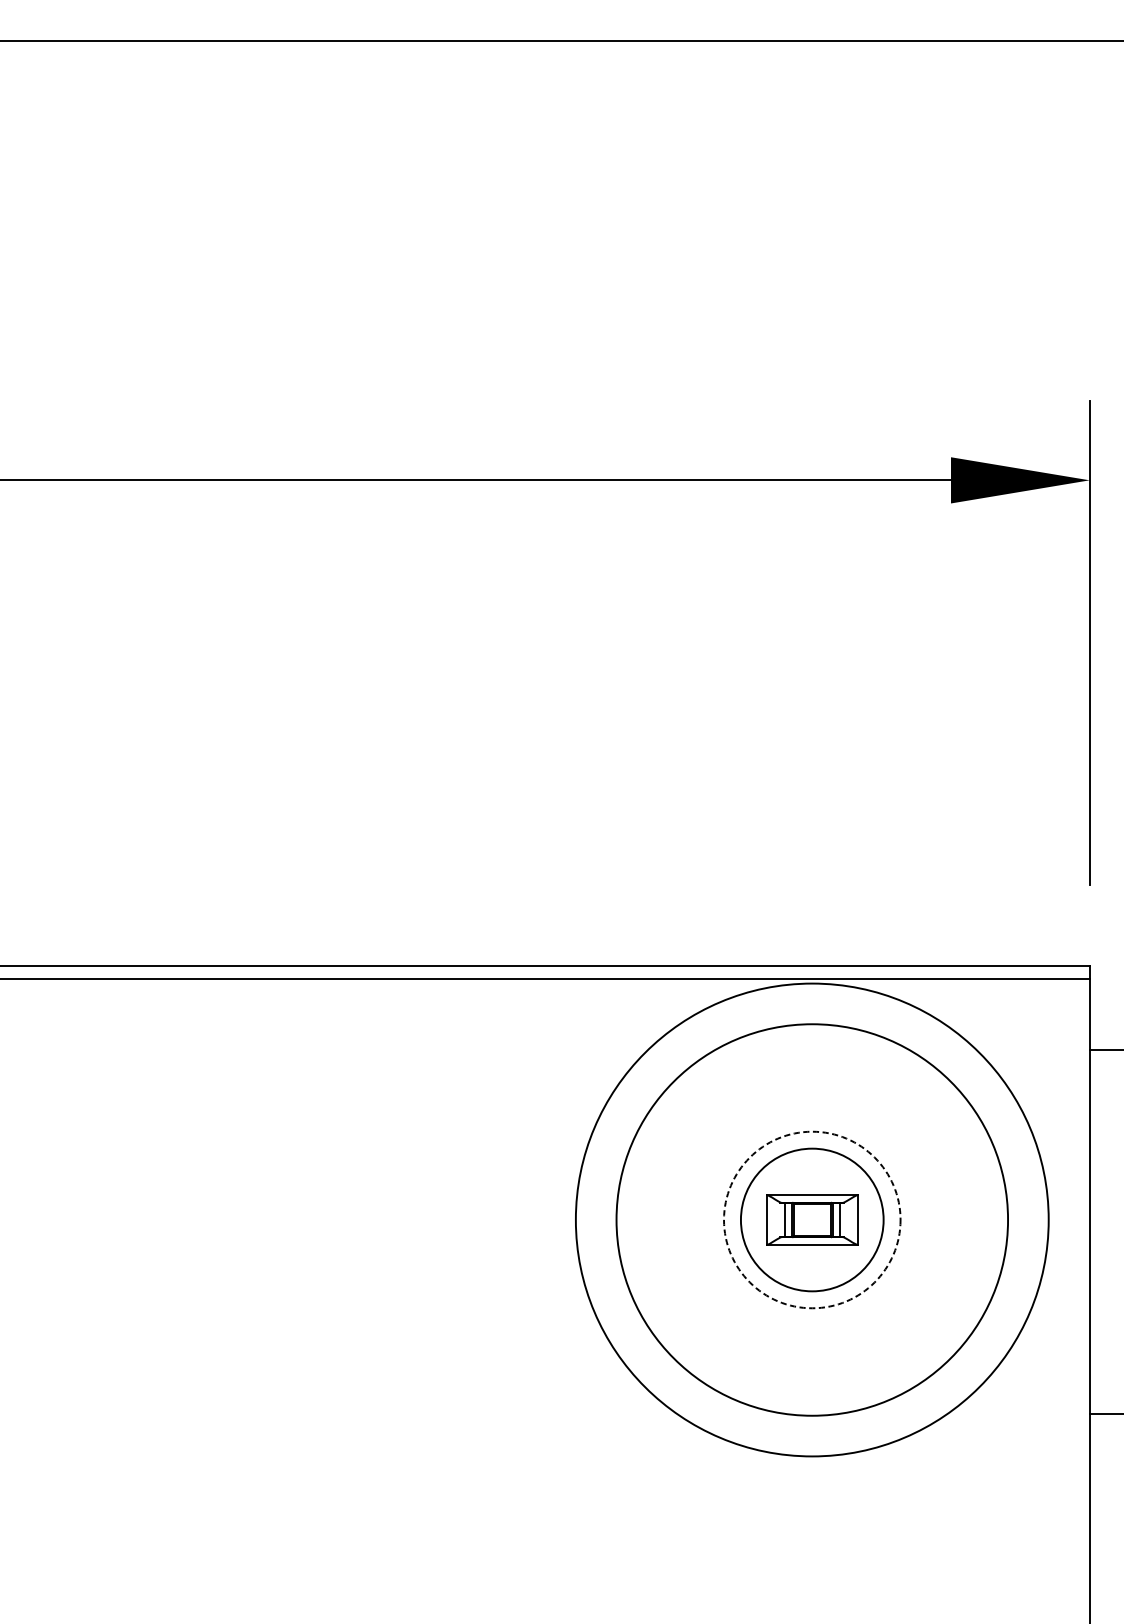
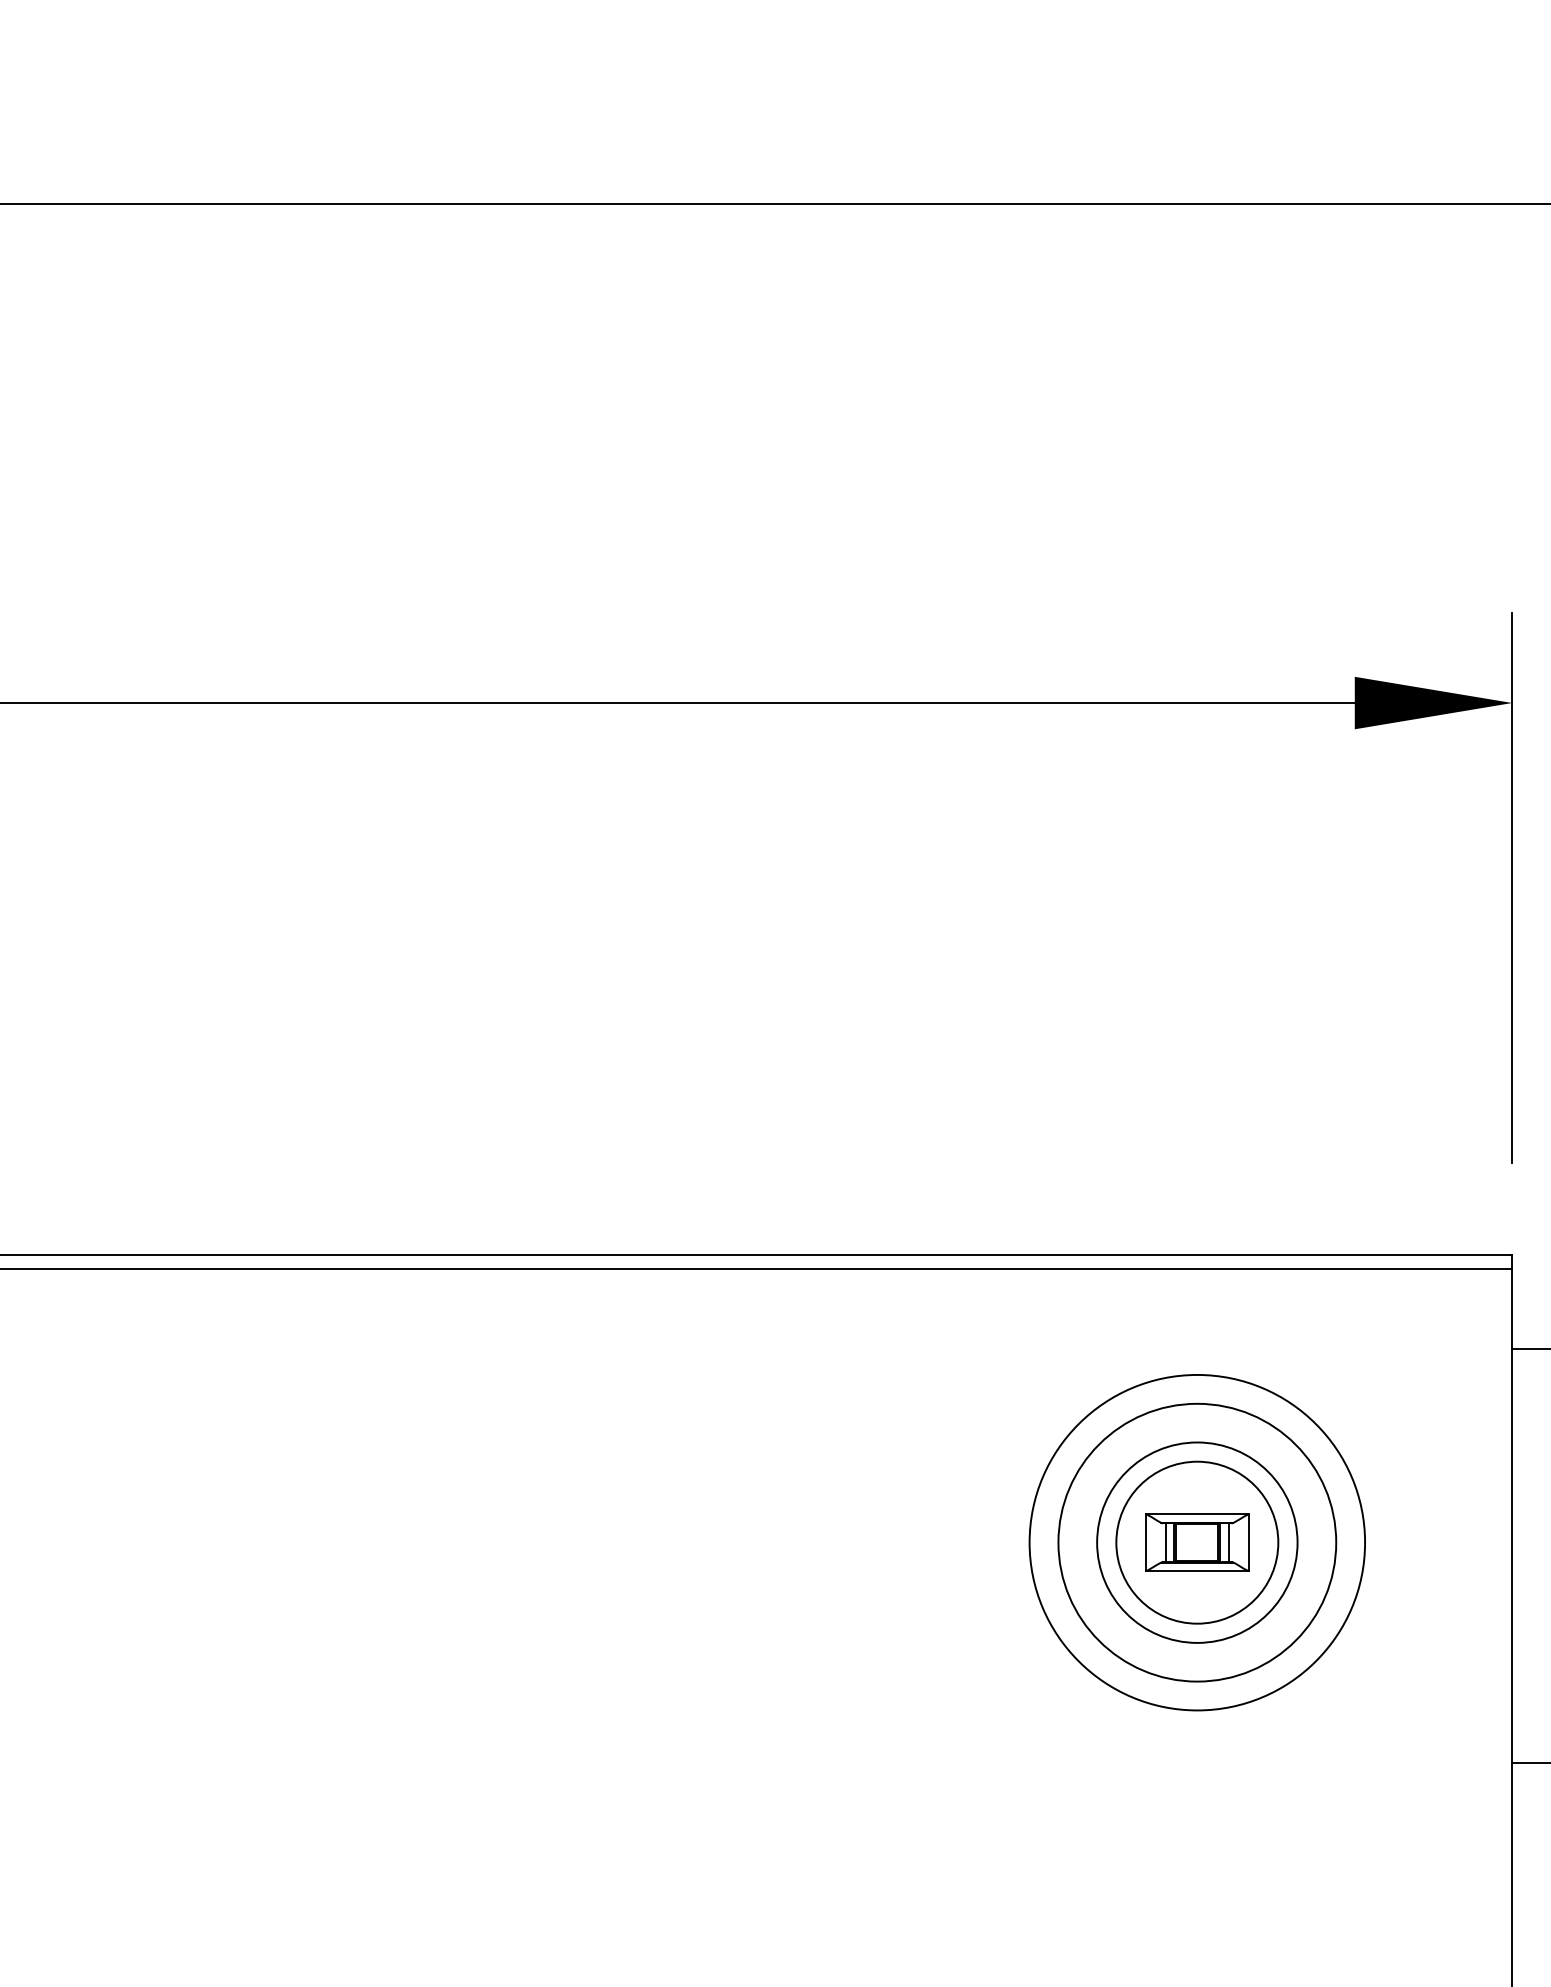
circle: (812, 1219) -> (1197, 1542), dashed -> solid
circle: (812, 1219) -> (1197, 1542), size x0.62
circle: (812, 1219) -> (1197, 1542), size x0.62

